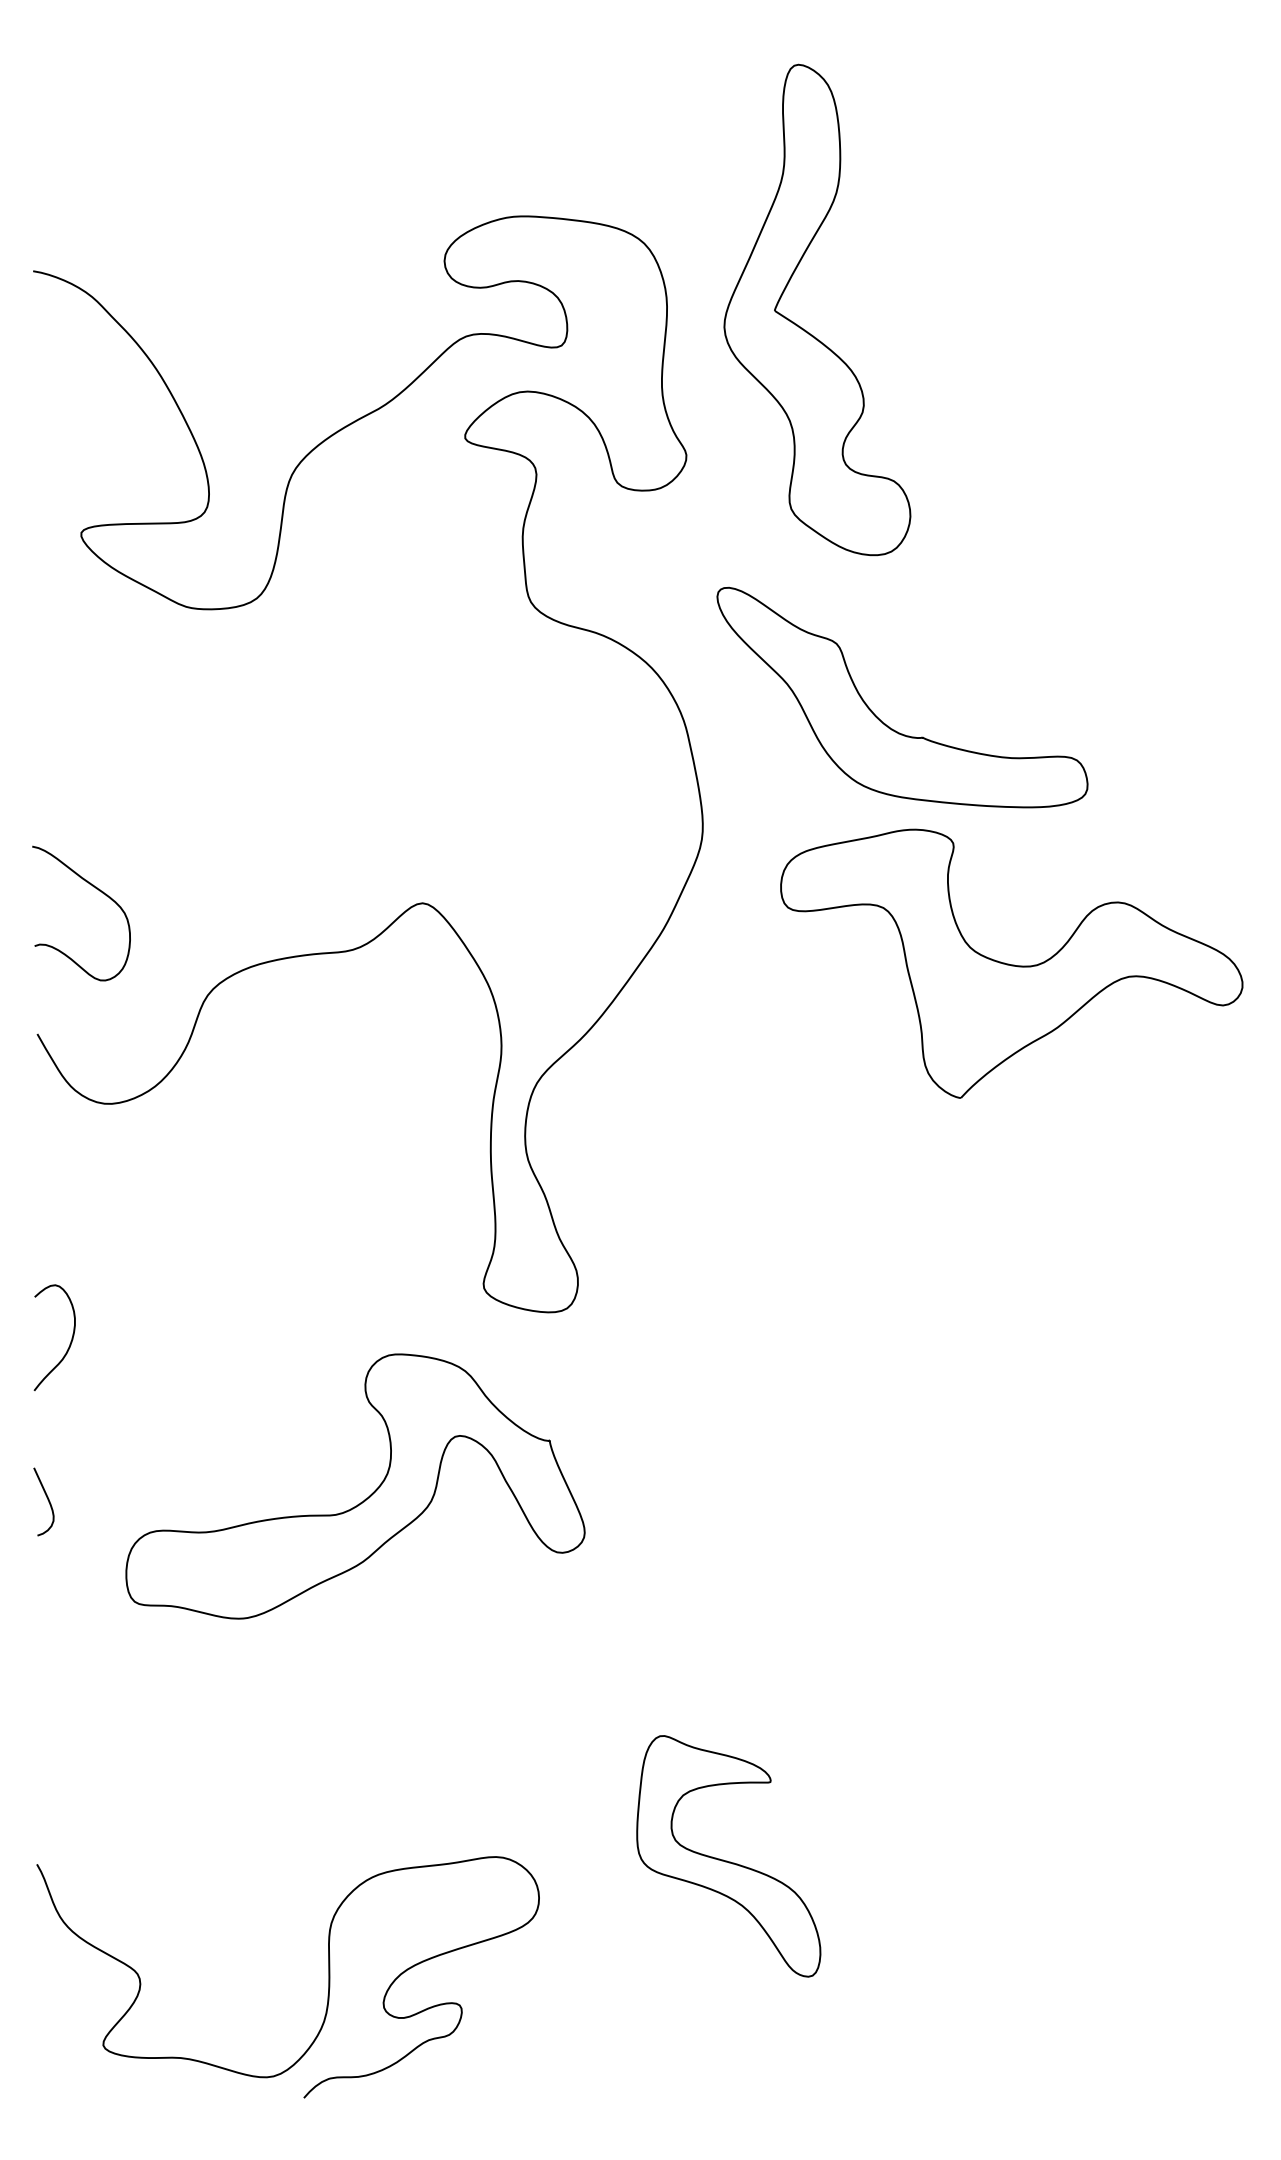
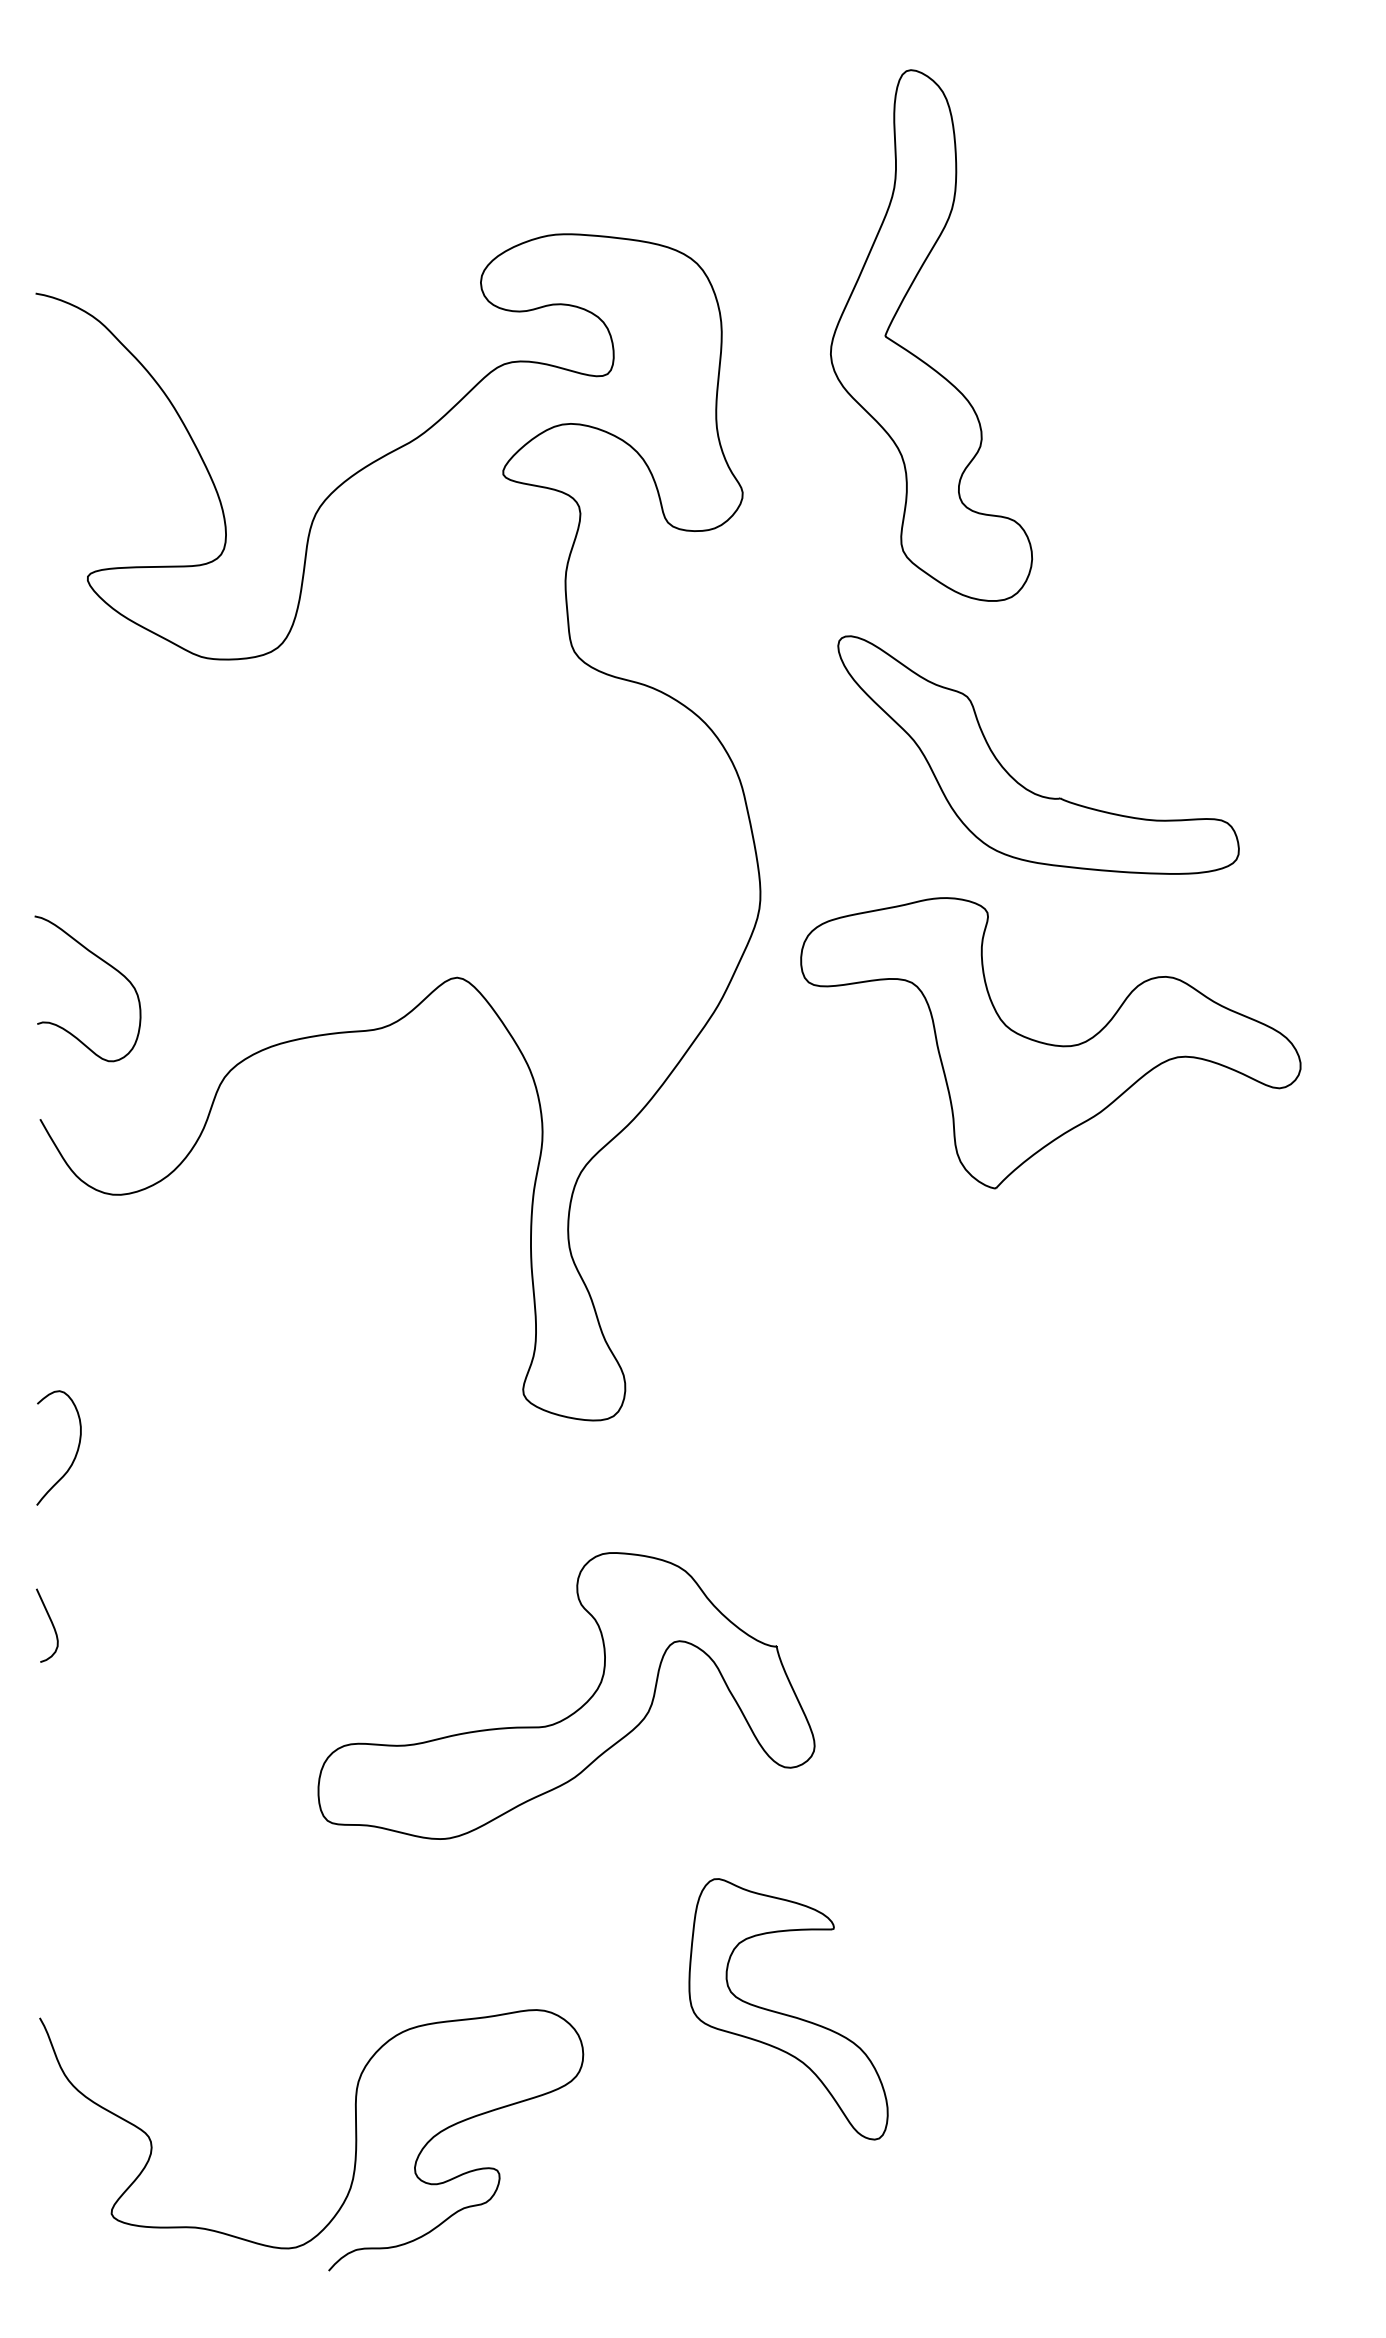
part: (803, 328) -> (916, 355), moved
part: (884, 722) -> (1019, 782), moved
part: (1011, 964) -> (1050, 1043), moved
part: (363, 1499) -> (575, 1710), moved

